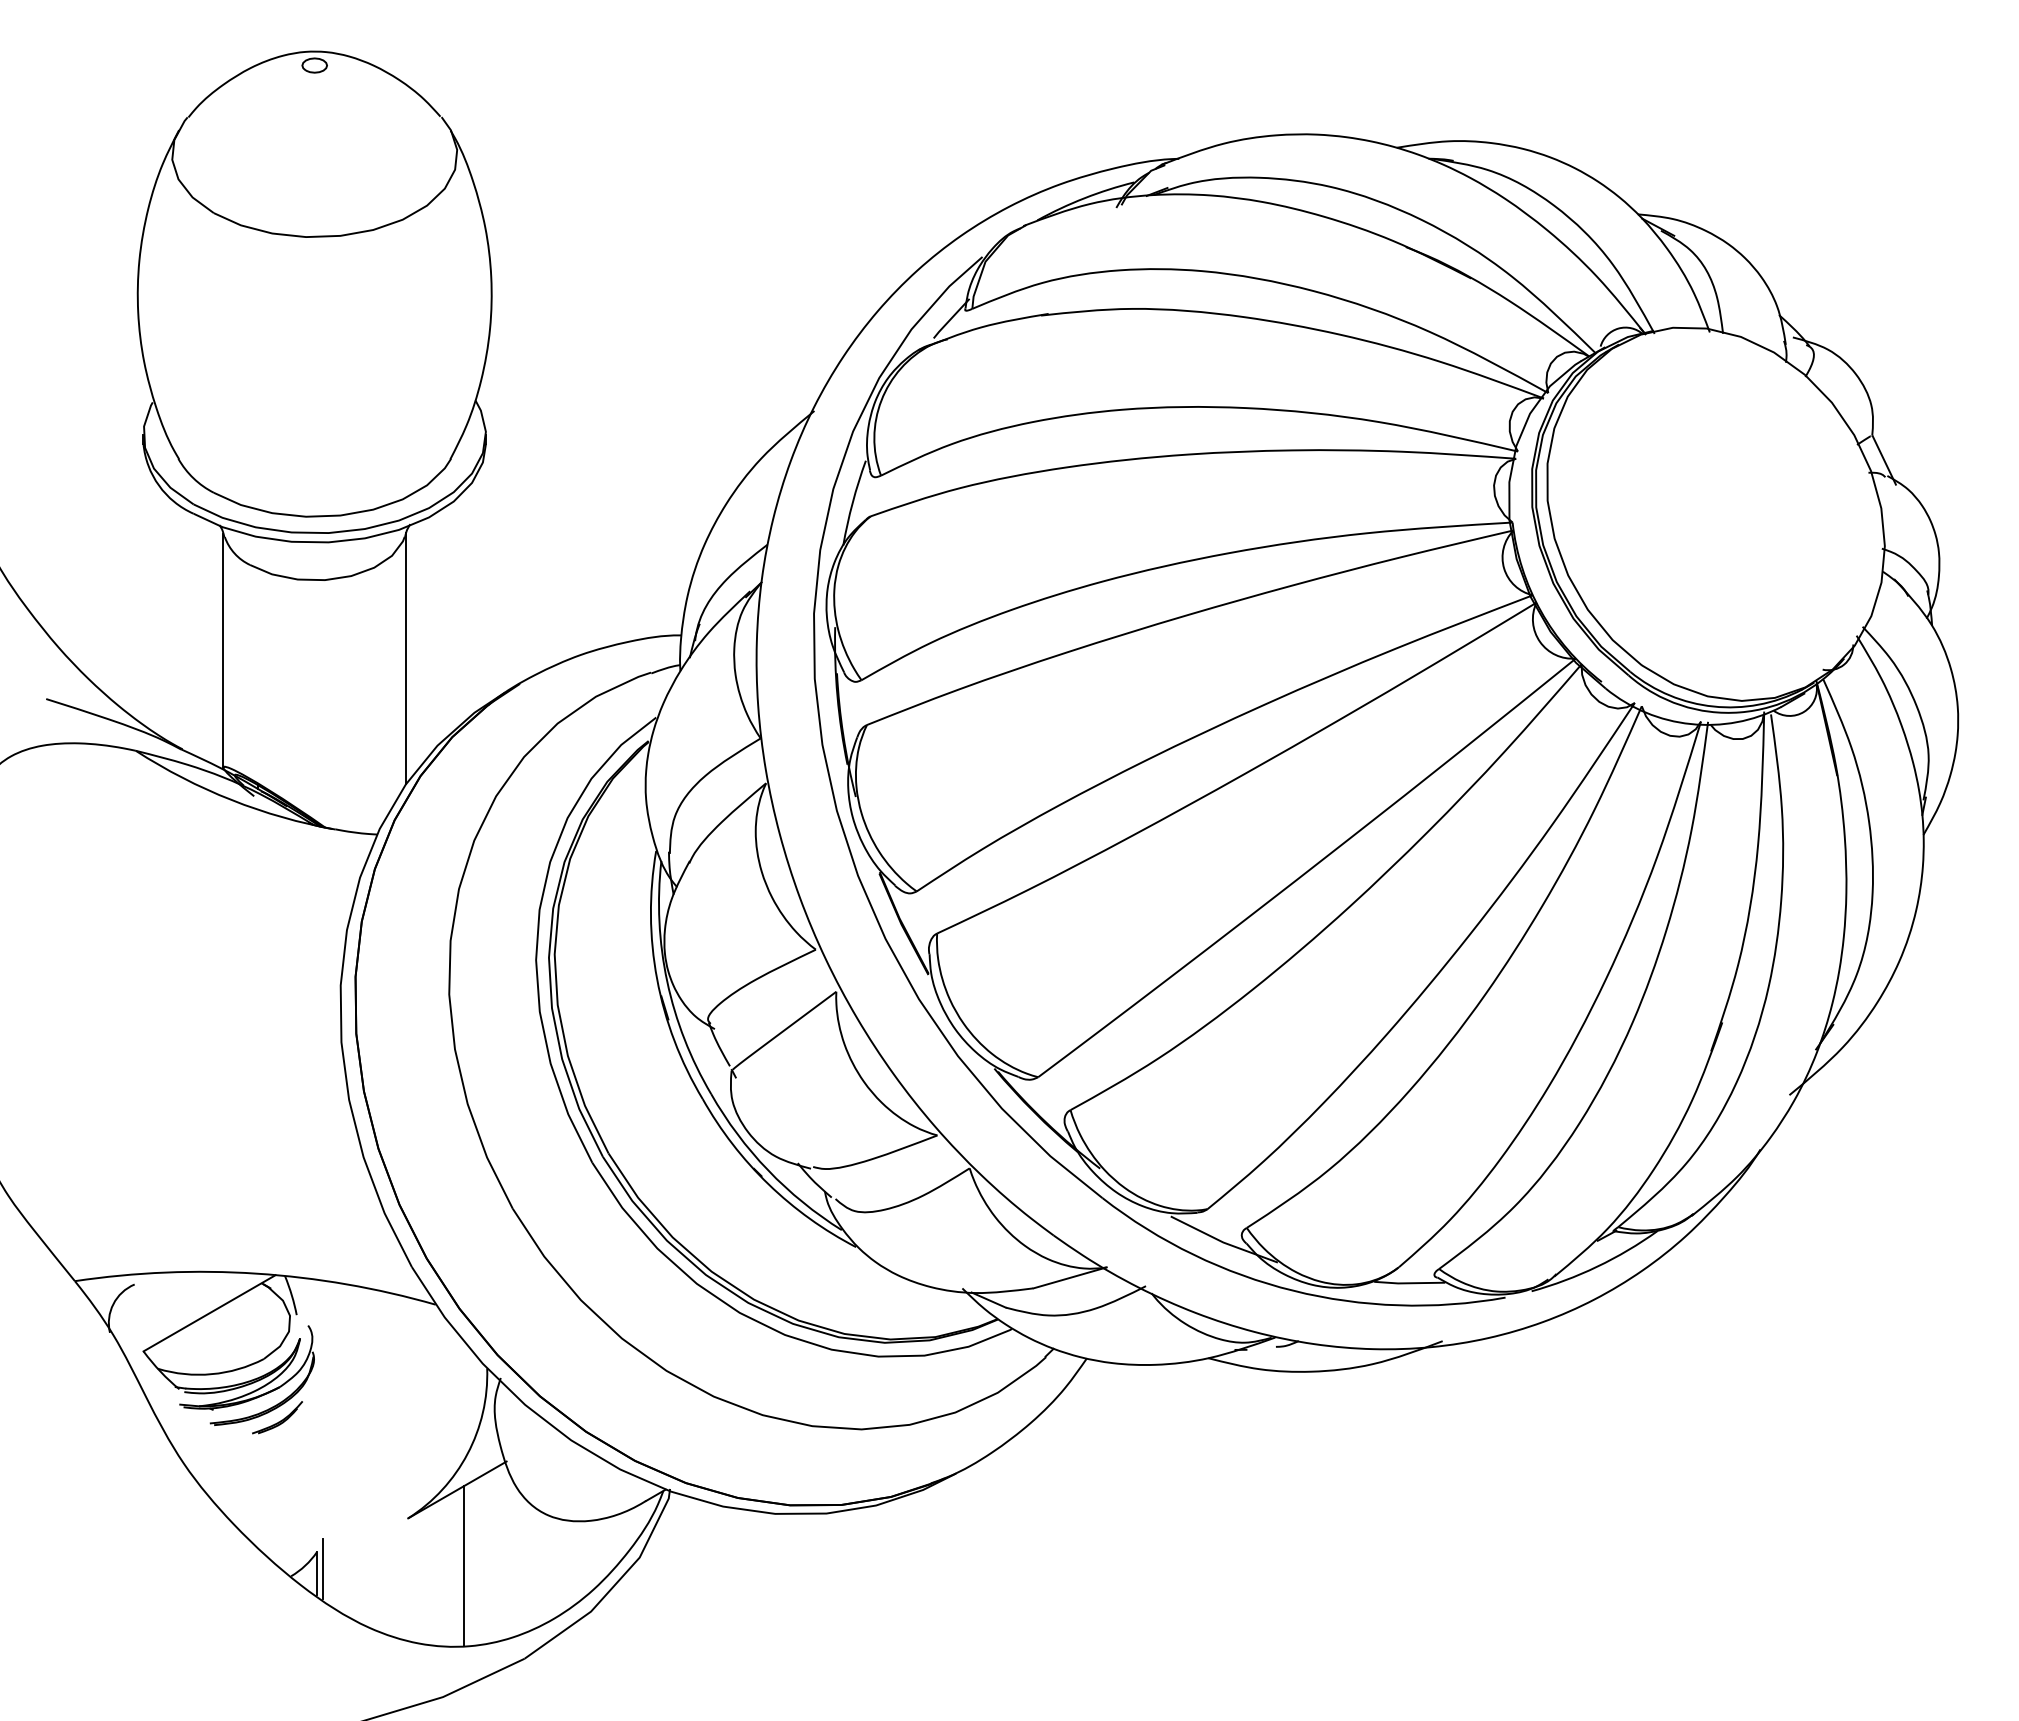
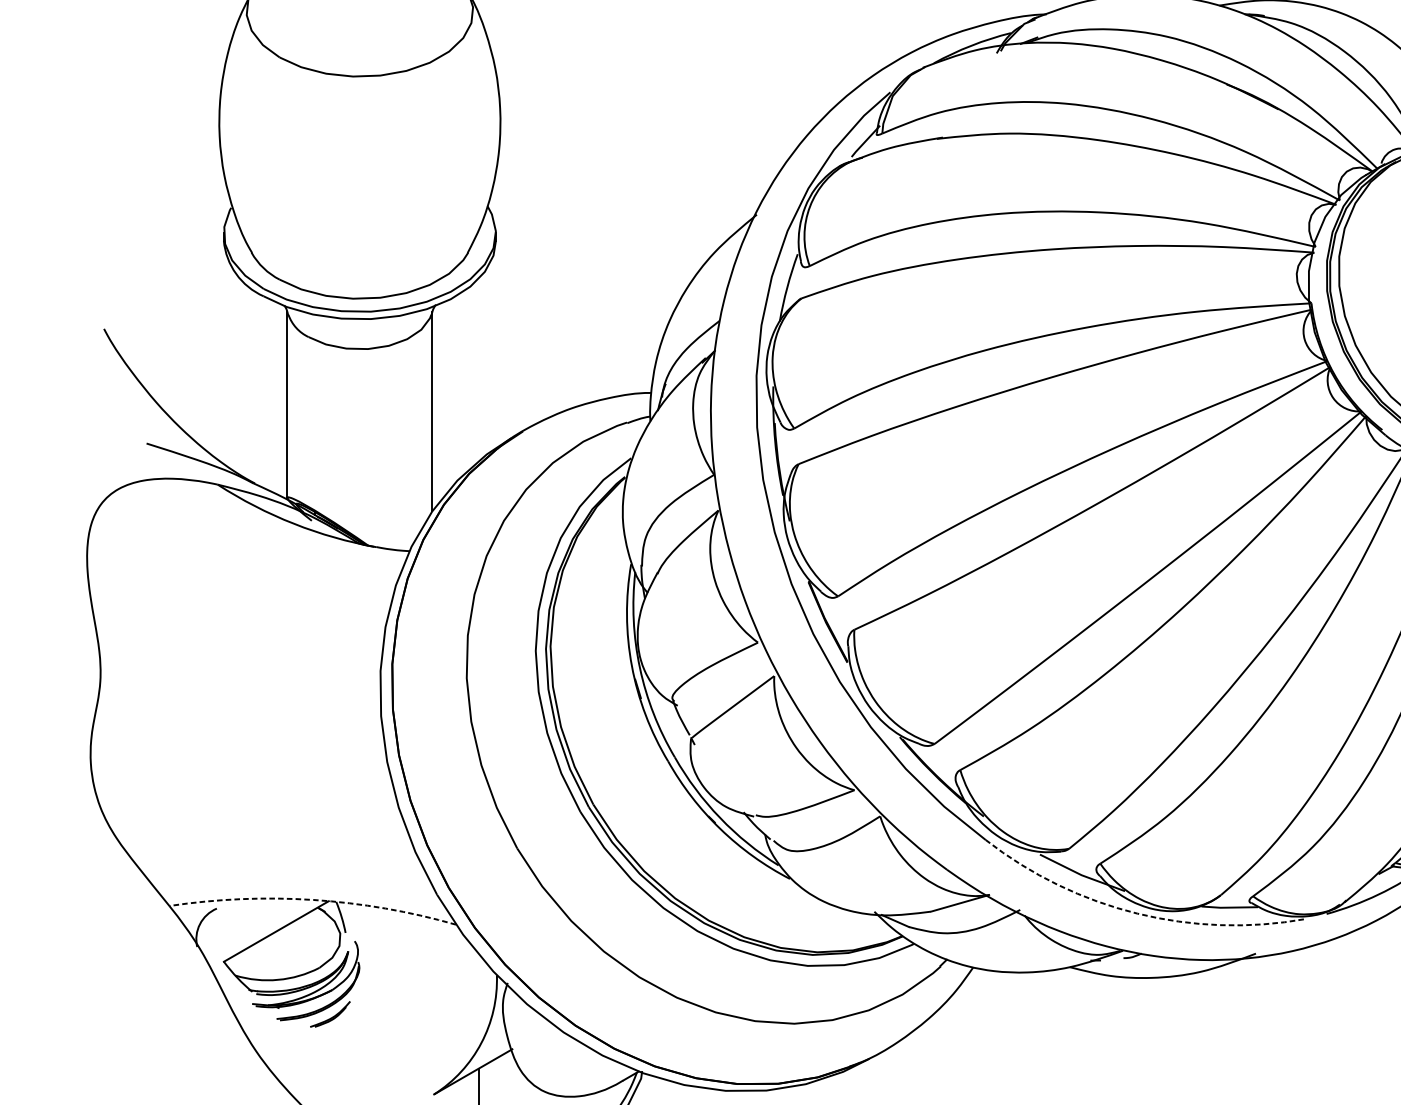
arc: (256, 1273) -> (313, 899), solid -> dashed
arc: (1293, 1290) -> (1137, 913), solid -> dashed

